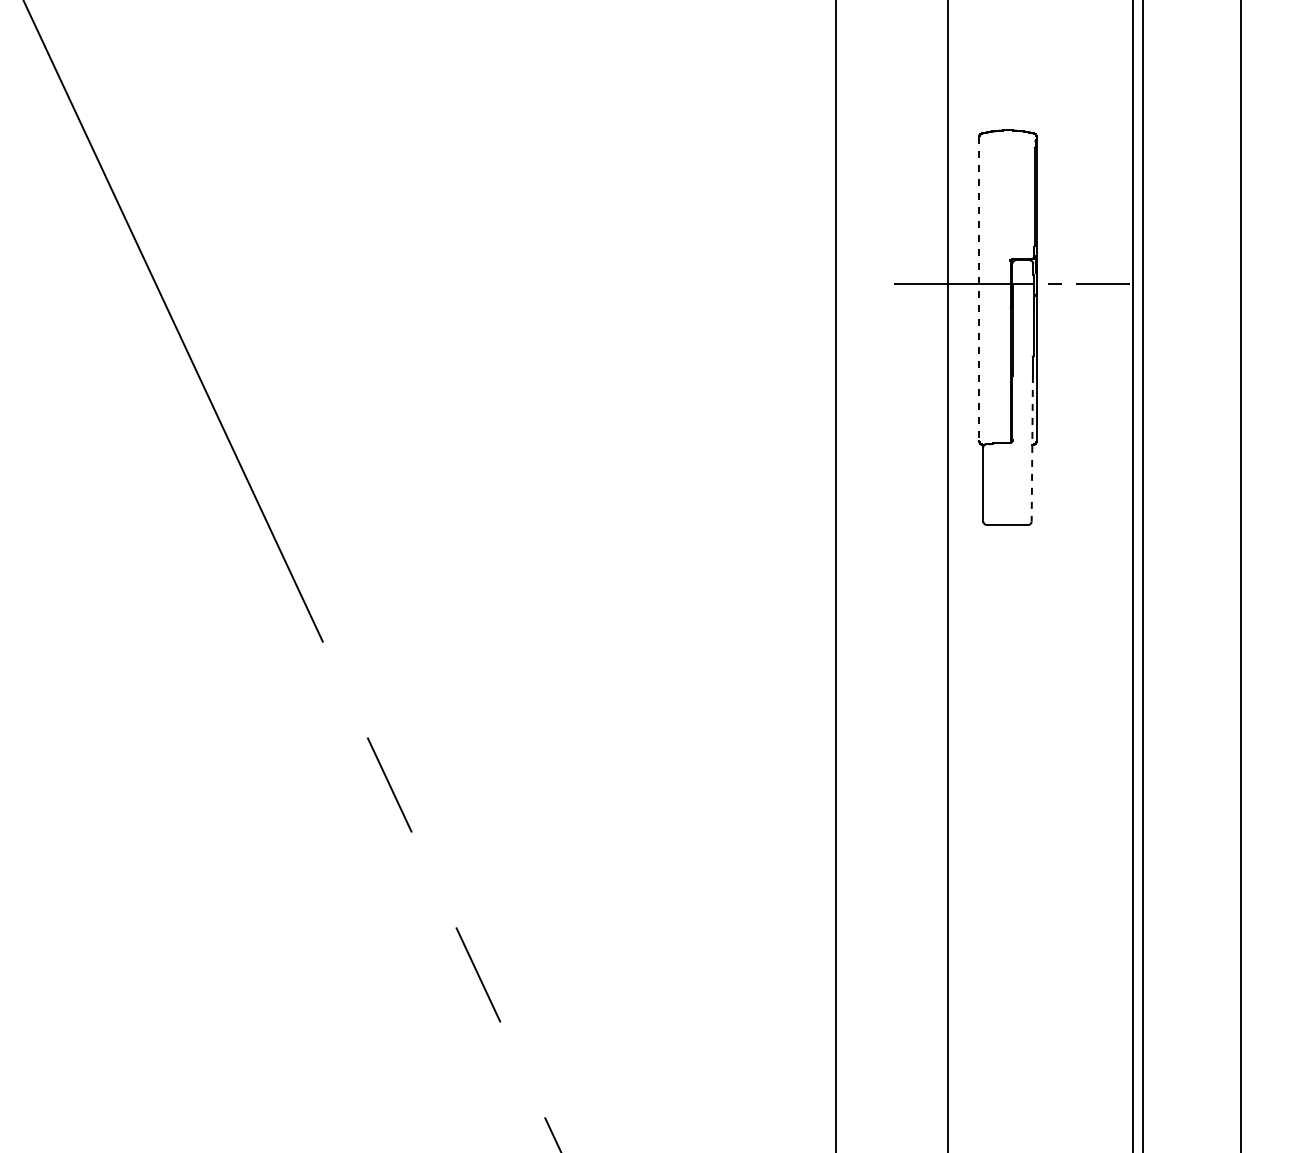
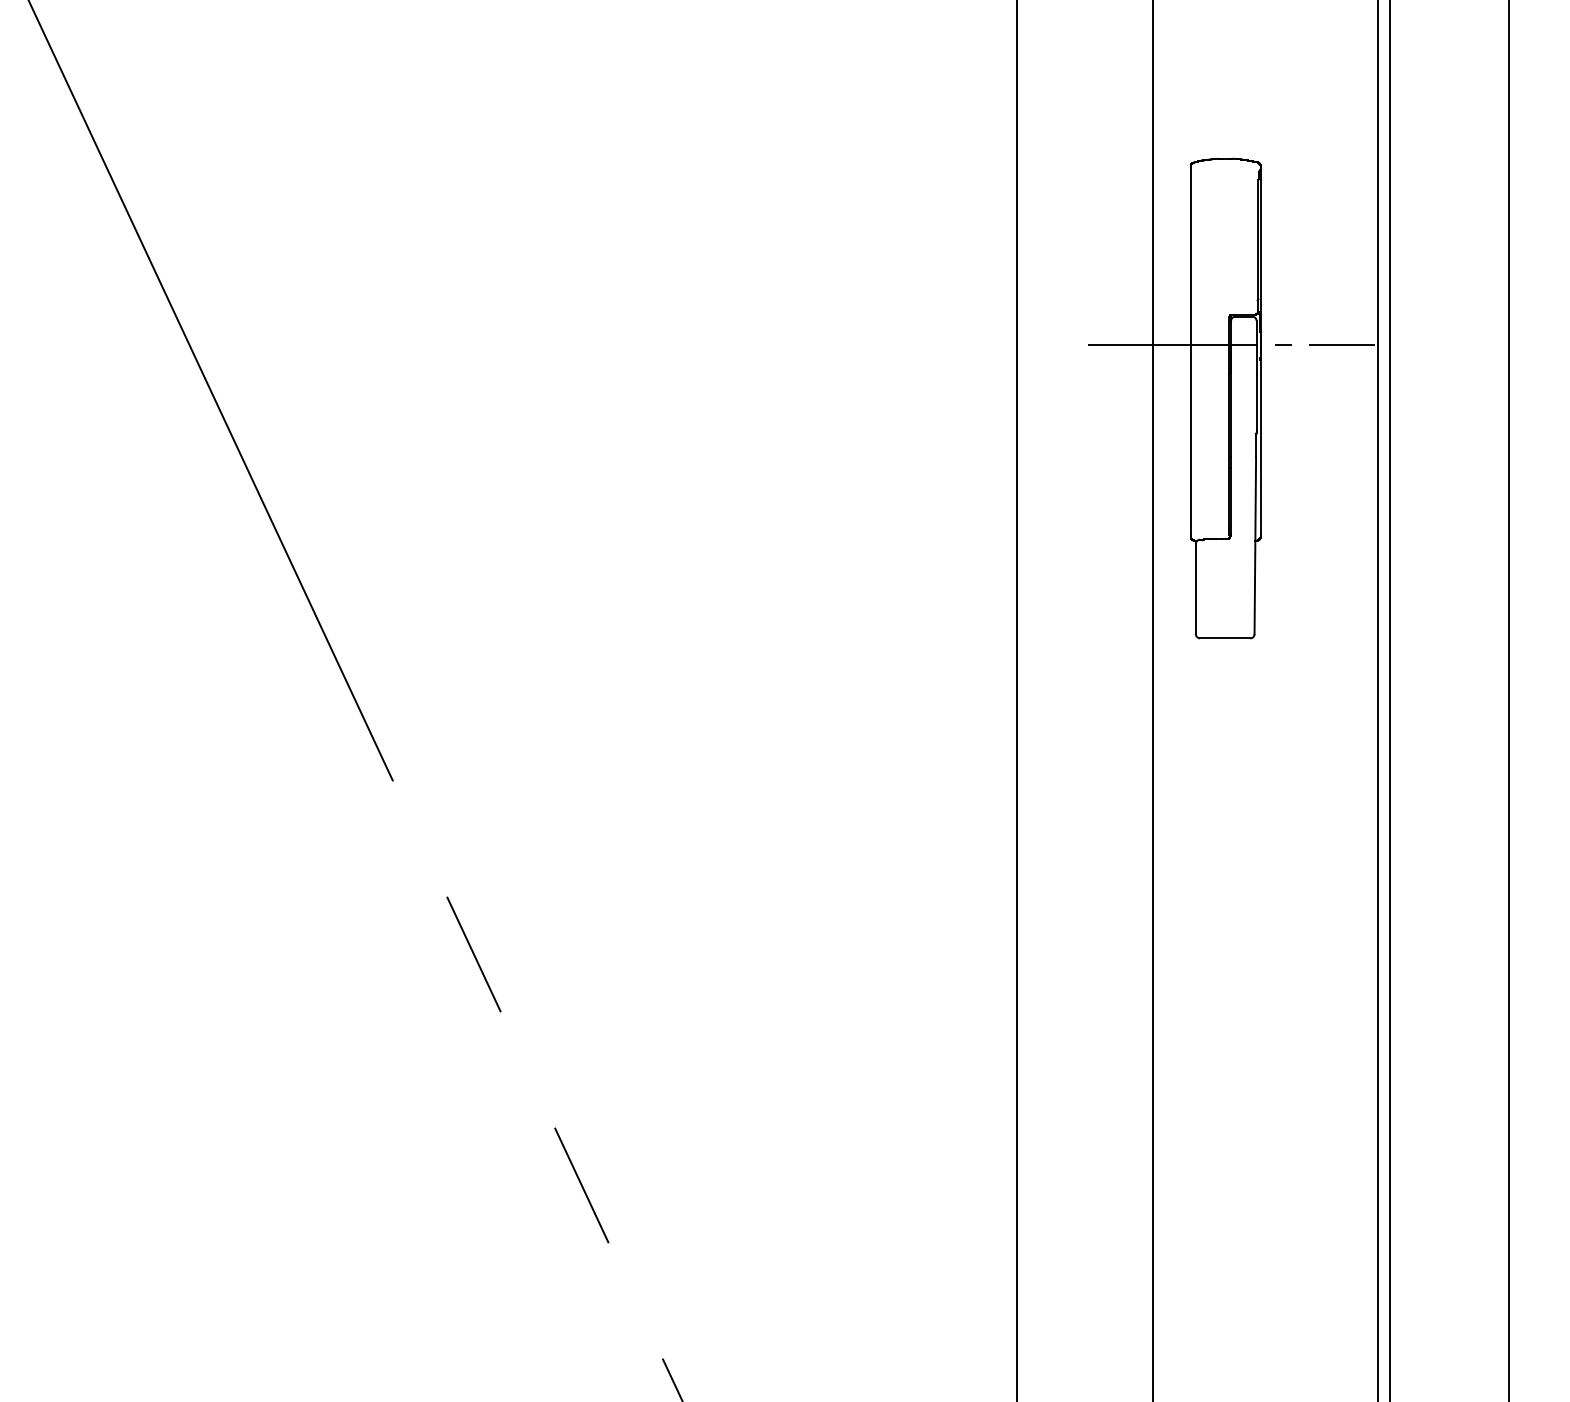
line: (979, 289) -> (1191, 352), dashed -> solid
line: (1032, 448) -> (1255, 545), dashed -> solid

